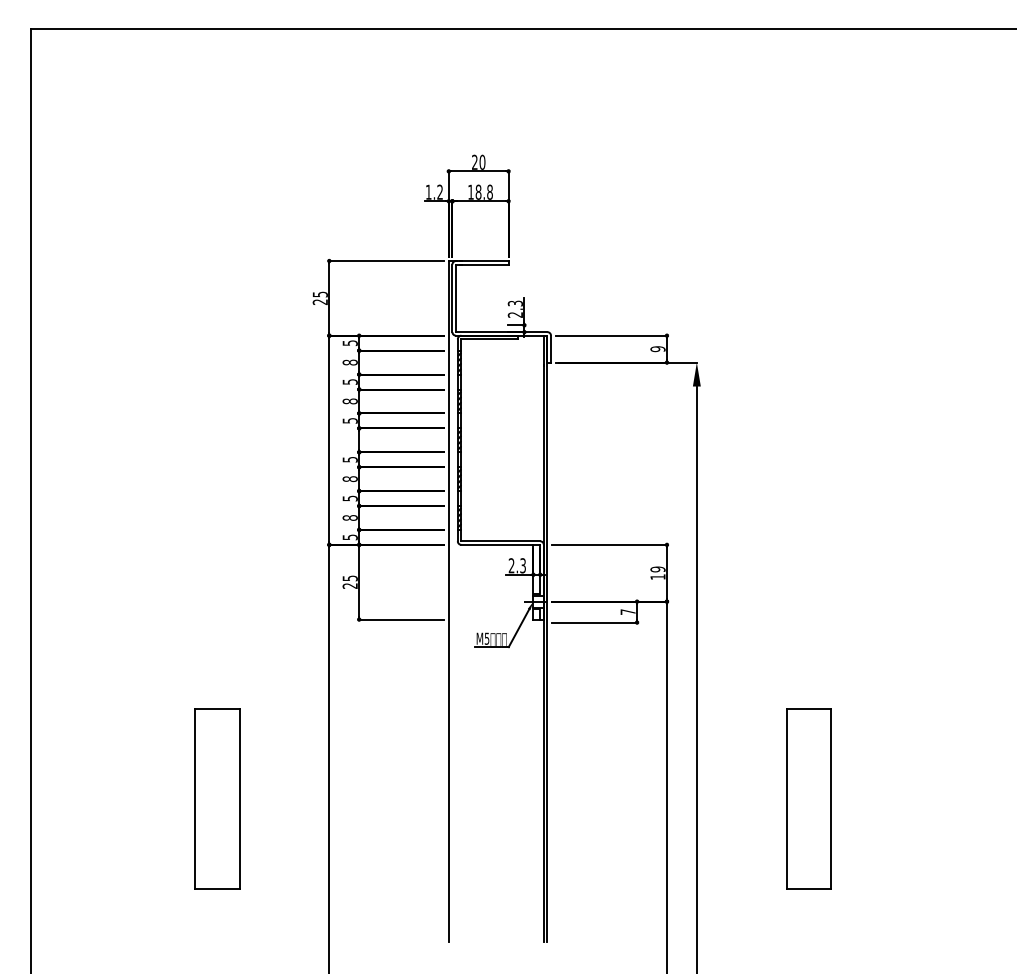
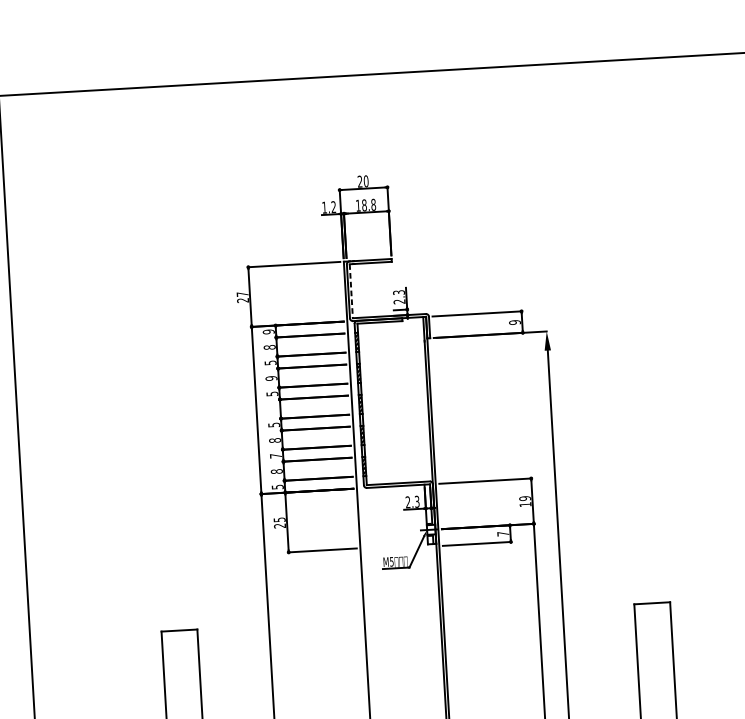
text: (320, 294) -> (242, 294), 25 -> 27
line: (456, 298) -> (351, 291), solid -> dashed
text: (349, 343) -> (268, 332), 5 -> 9
text: (349, 401) -> (270, 378), 8 -> 9
text: (349, 498) -> (275, 456), 5 -> 7

